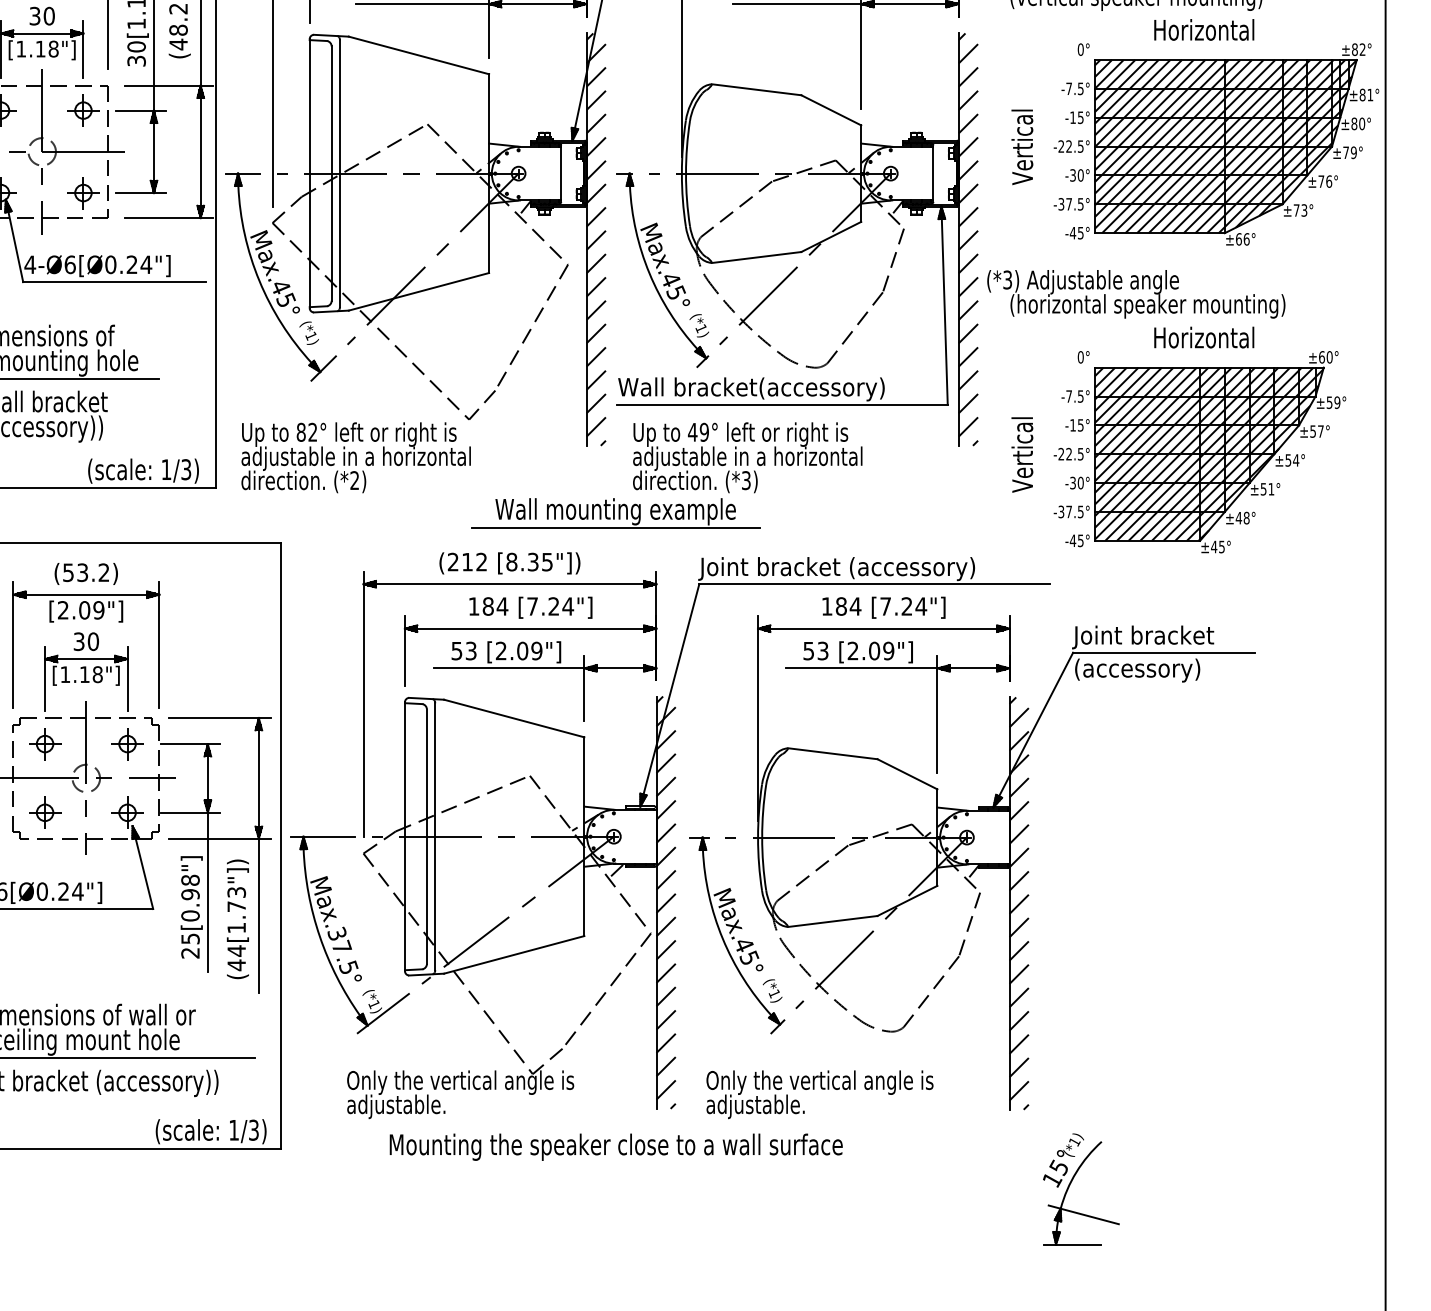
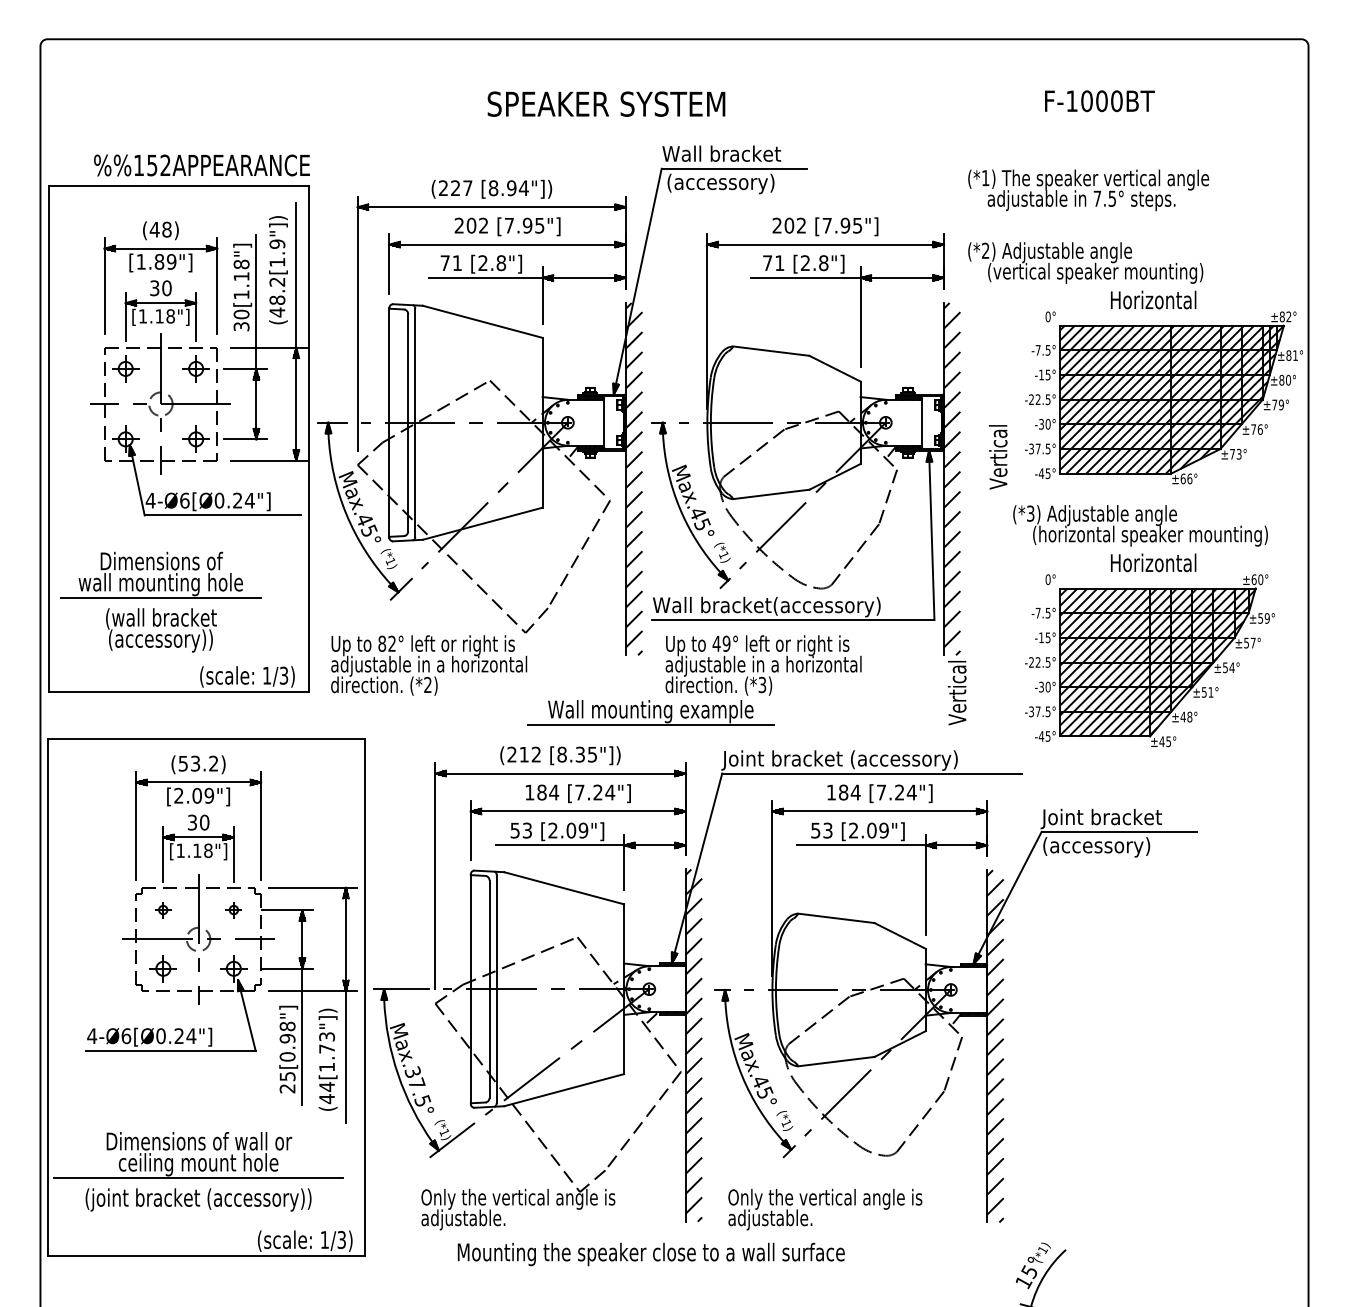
text: (1022, 147) -> (998, 457), moved
text: (1136, 293) -> (1140, 525), moved
text: (1022, 455) -> (957, 693), moved
part: (44, 743) -> (162, 909), size x0.6
part: (127, 743) -> (233, 909), size x0.6

